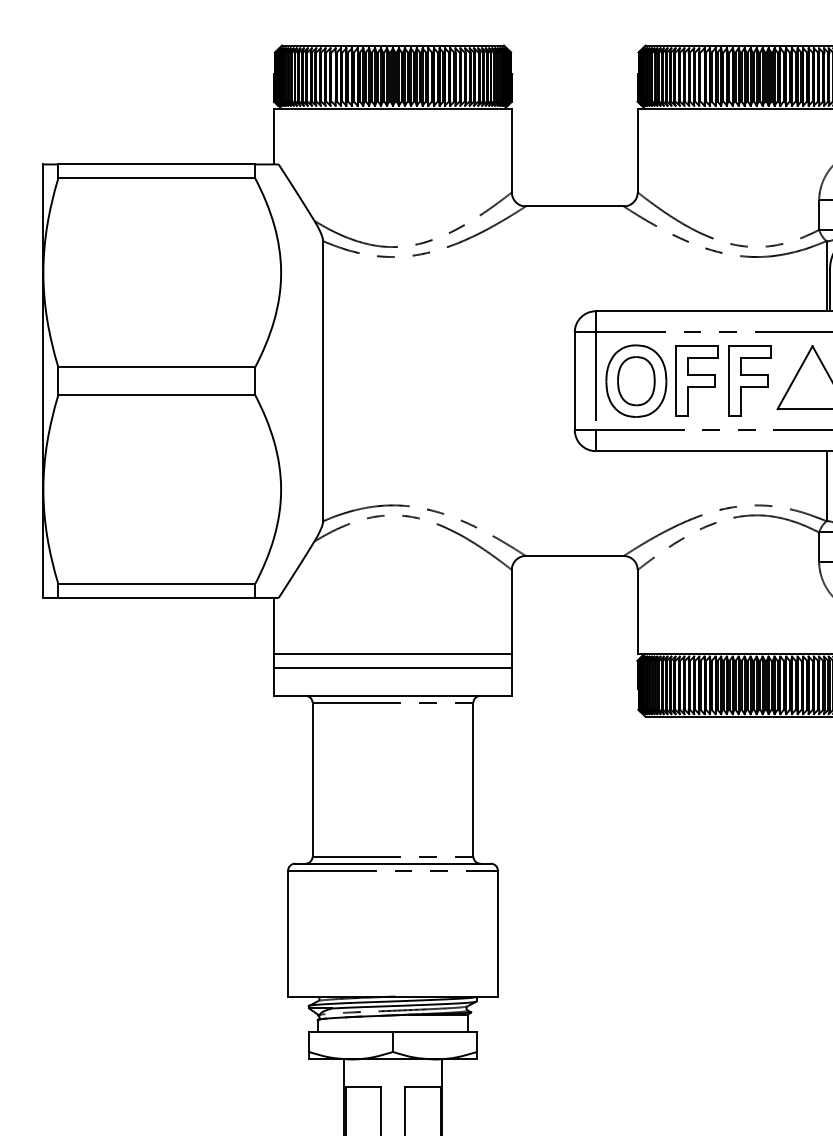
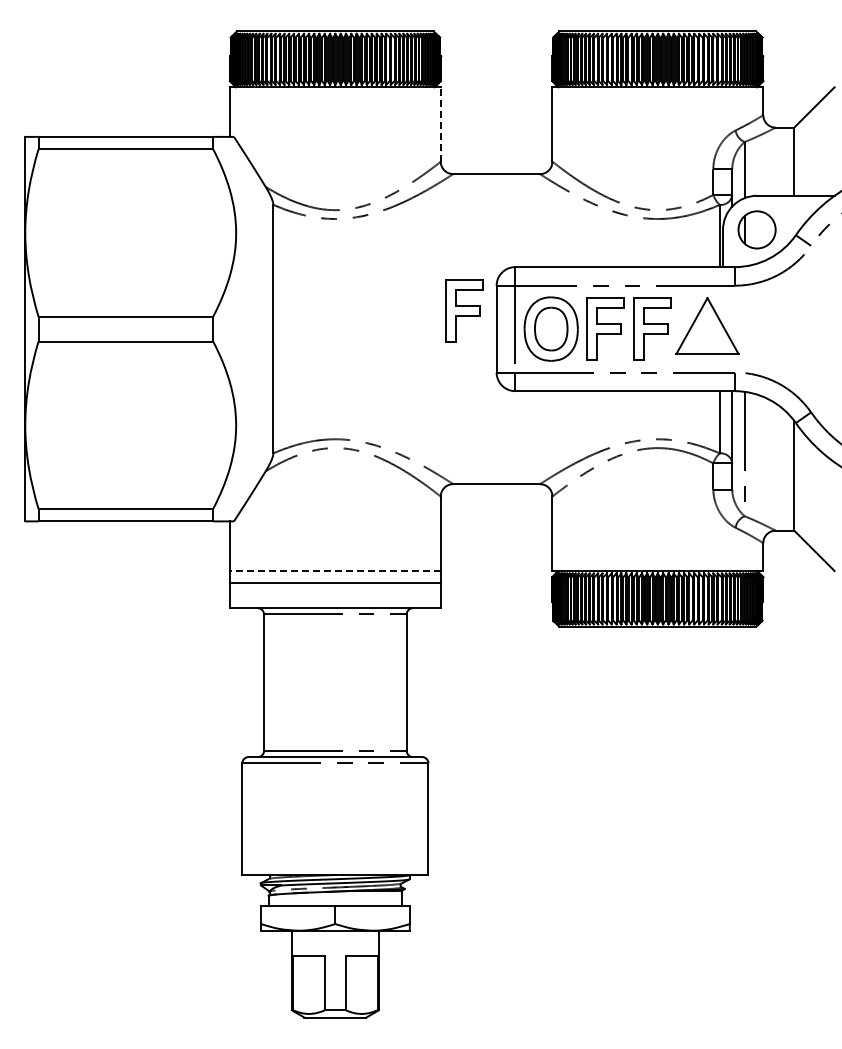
line: (511, 150) -> (440, 124), solid -> dashed
part: (538, 360) -> (464, 310), added
line: (391, 654) -> (334, 571), solid -> dashed

